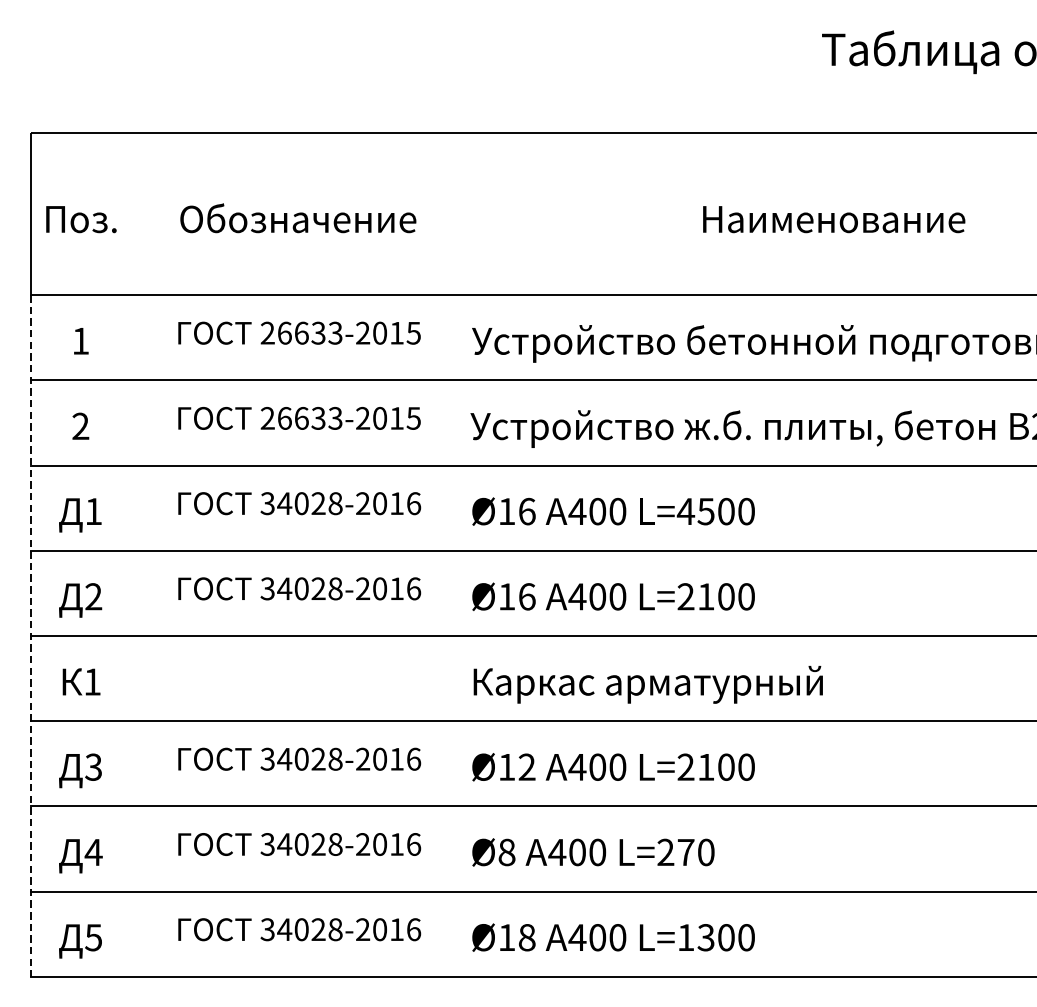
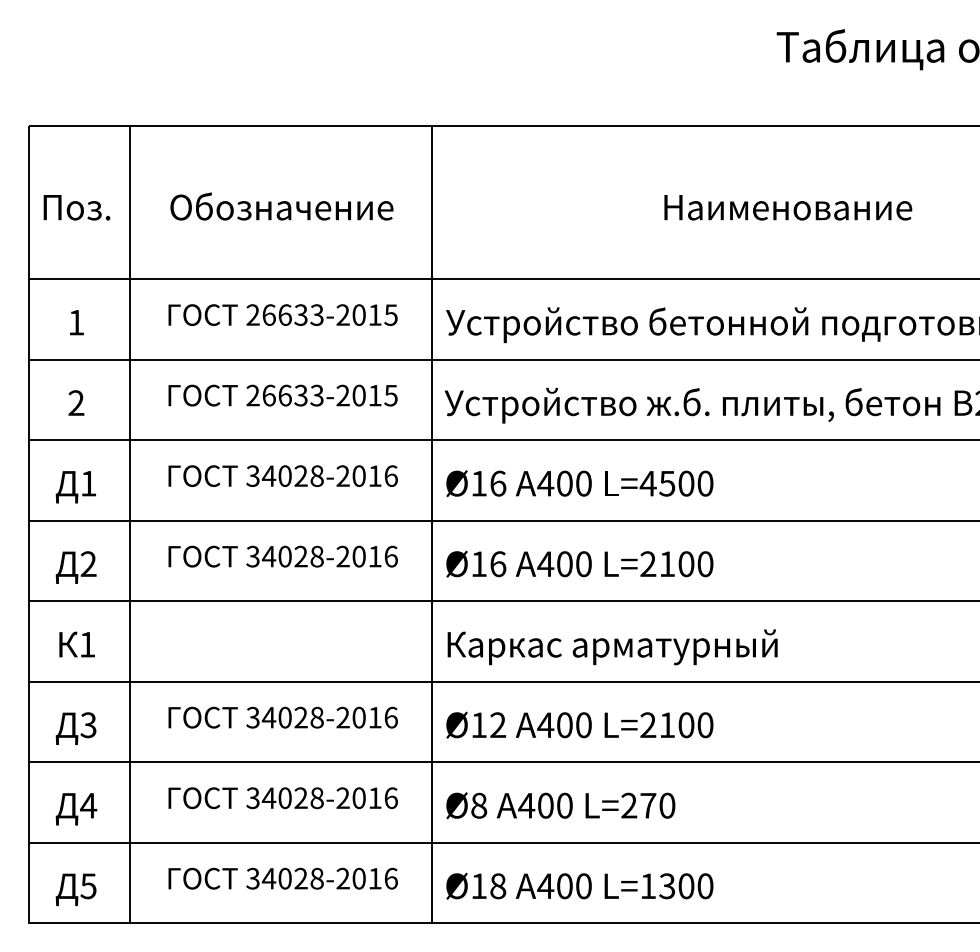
line: (138, 554) -> (130, 524), added
line: (456, 554) -> (431, 524), added
line: (31, 636) -> (29, 601), dashed -> solid

